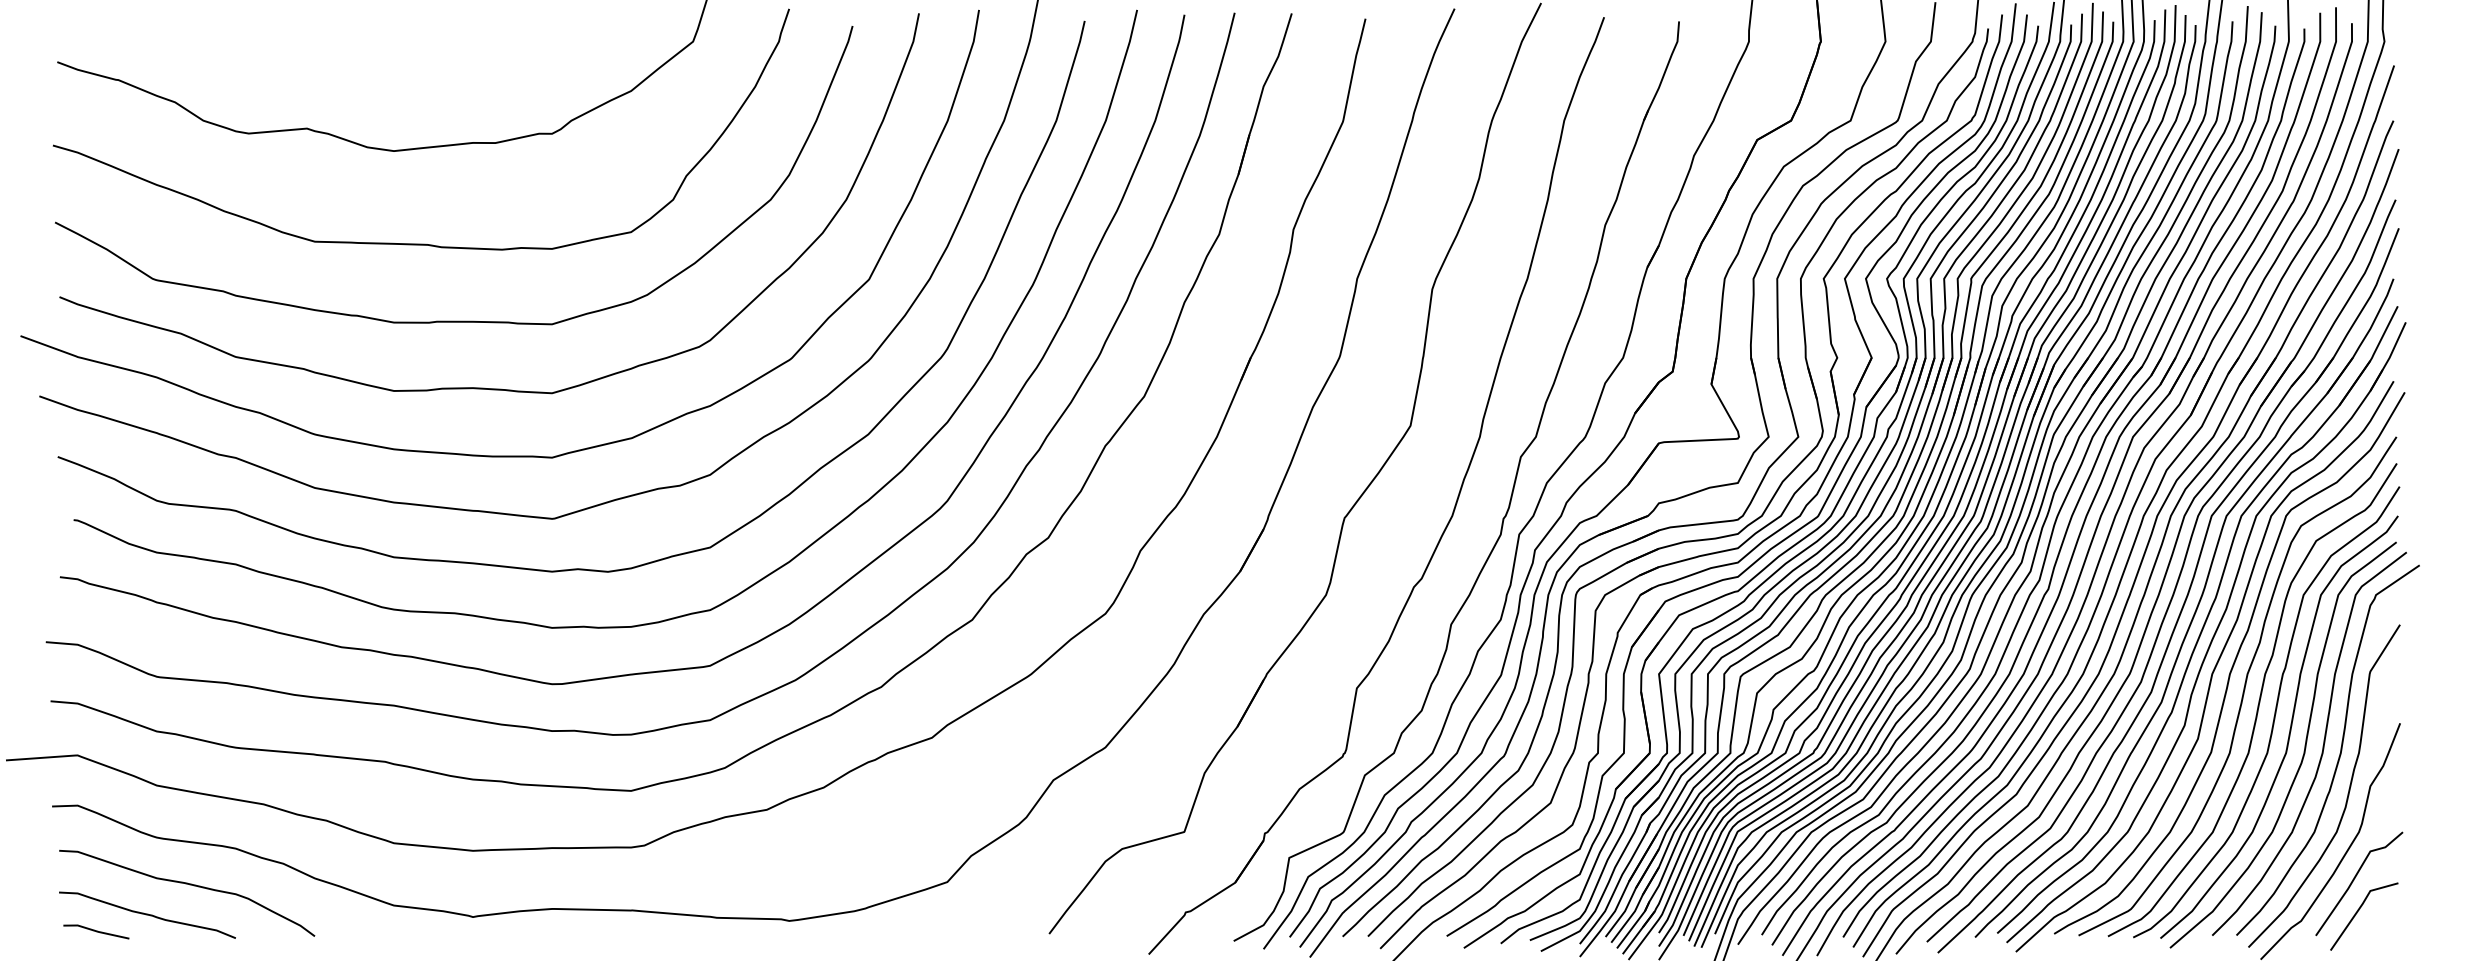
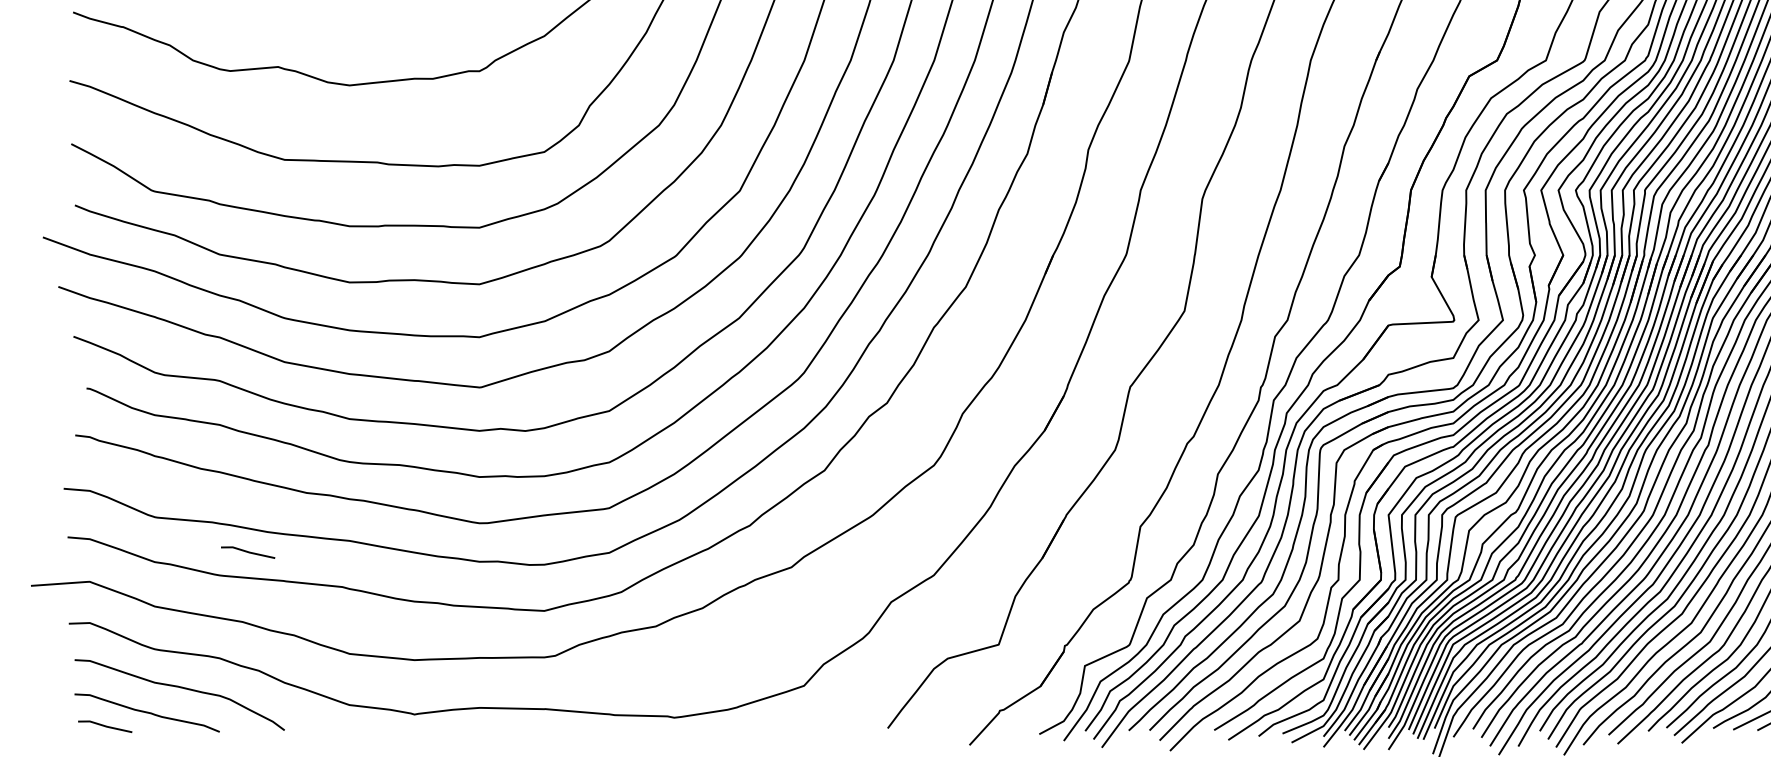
line: (270, 719) -> (248, 552), added

